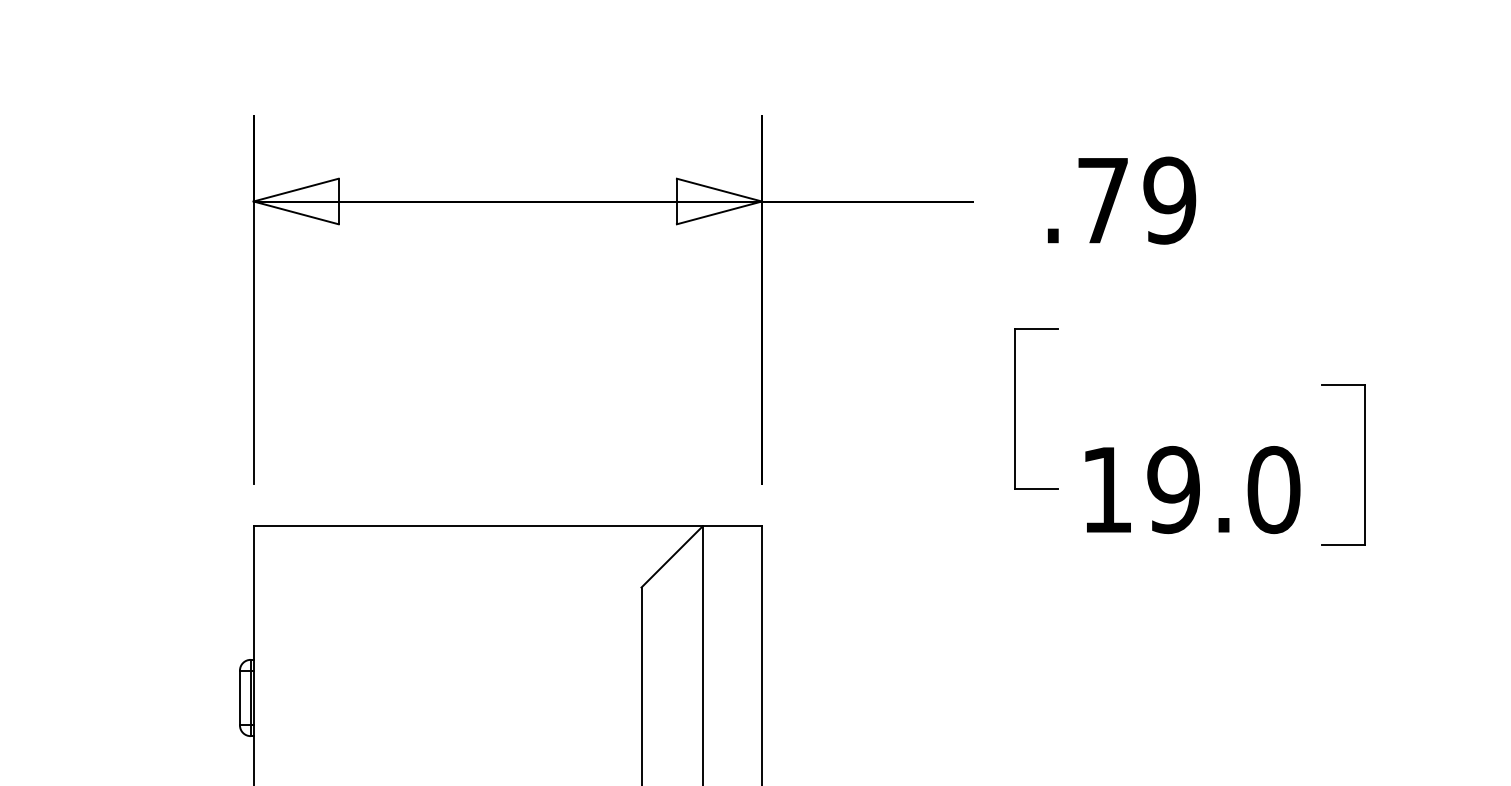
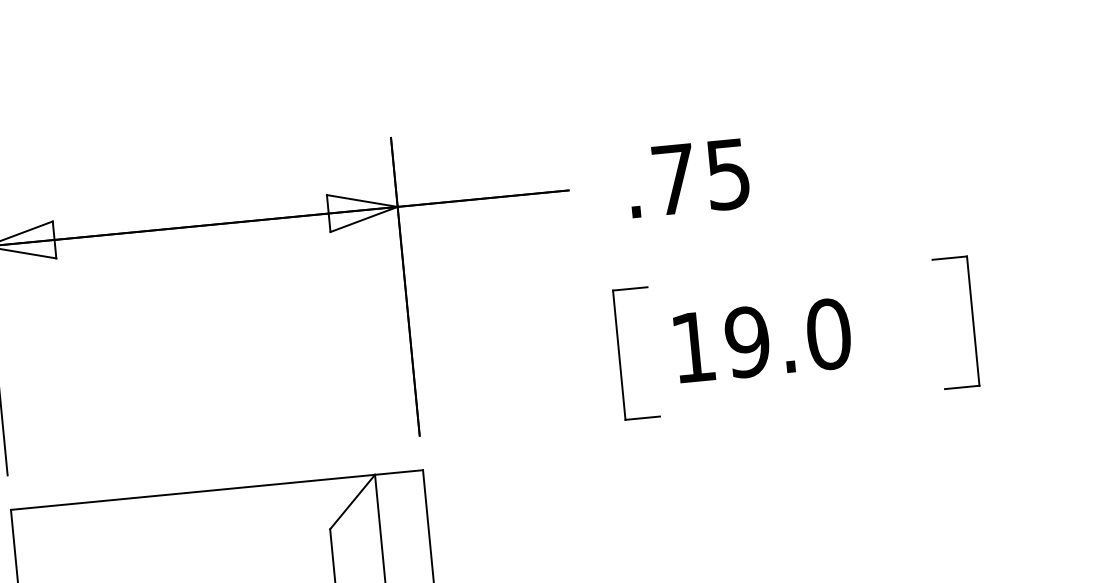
text: (1169, 200) -> (727, 174), .79 -> .75
part: (1364, 464) -> (972, 320), moved
text: (1192, 490) -> (762, 341), moved

